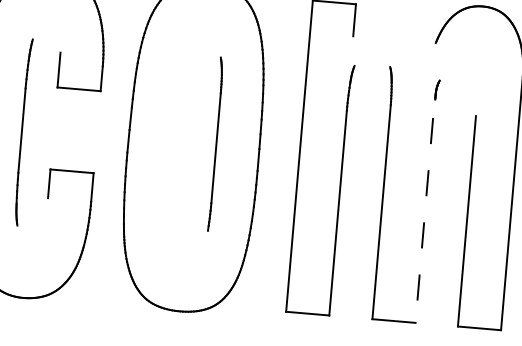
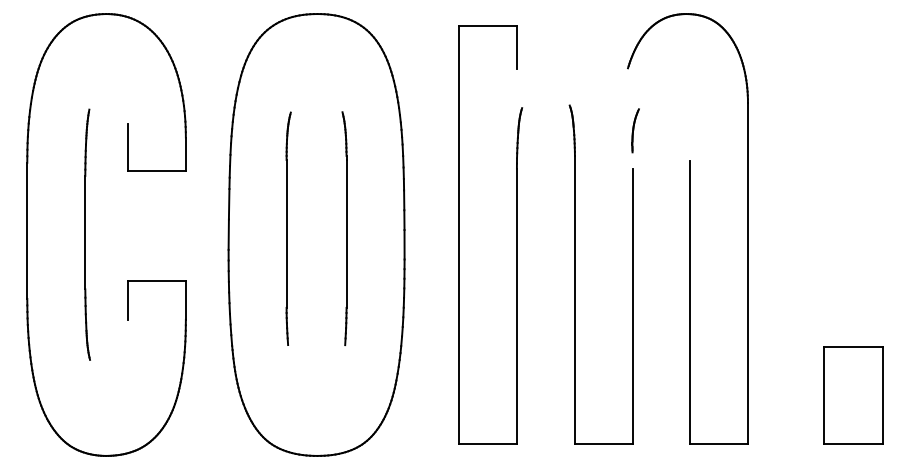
part: (437, 89) -> (635, 130), size x1.67
part: (173, 140) -> (288, 228), added
line: (423, 220) -> (632, 306), dashed -> solid

